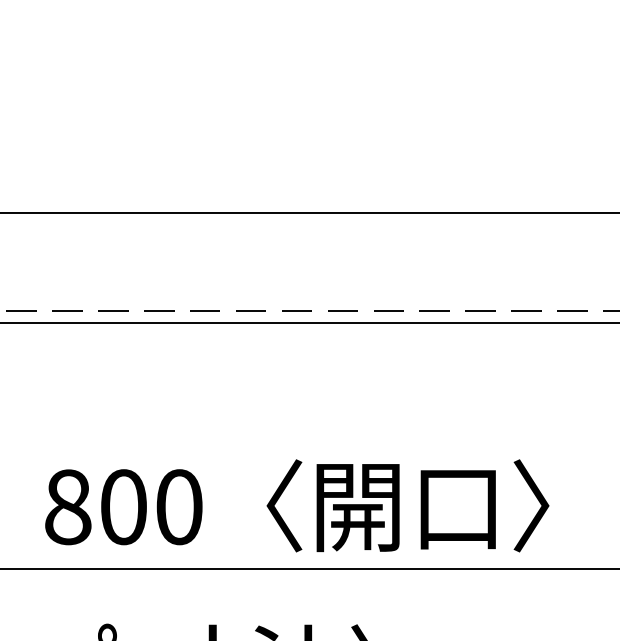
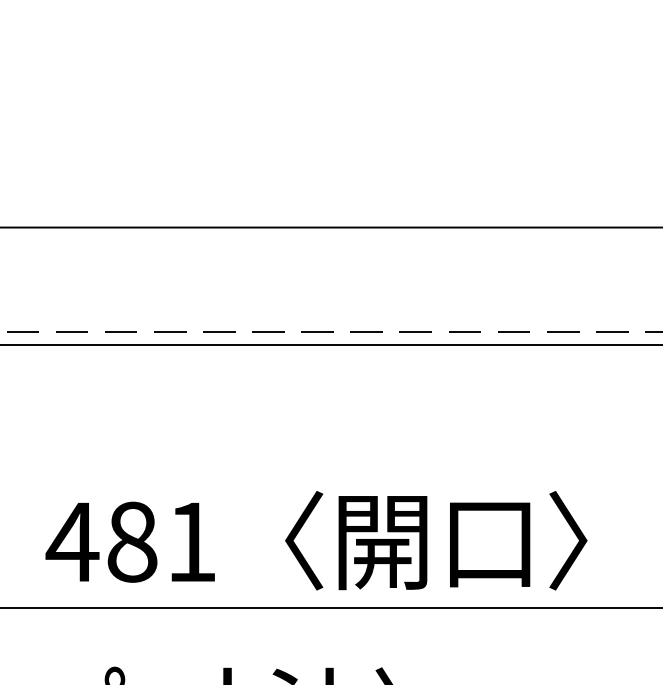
text: (122, 507) -> (131, 542), 800 -> 481

